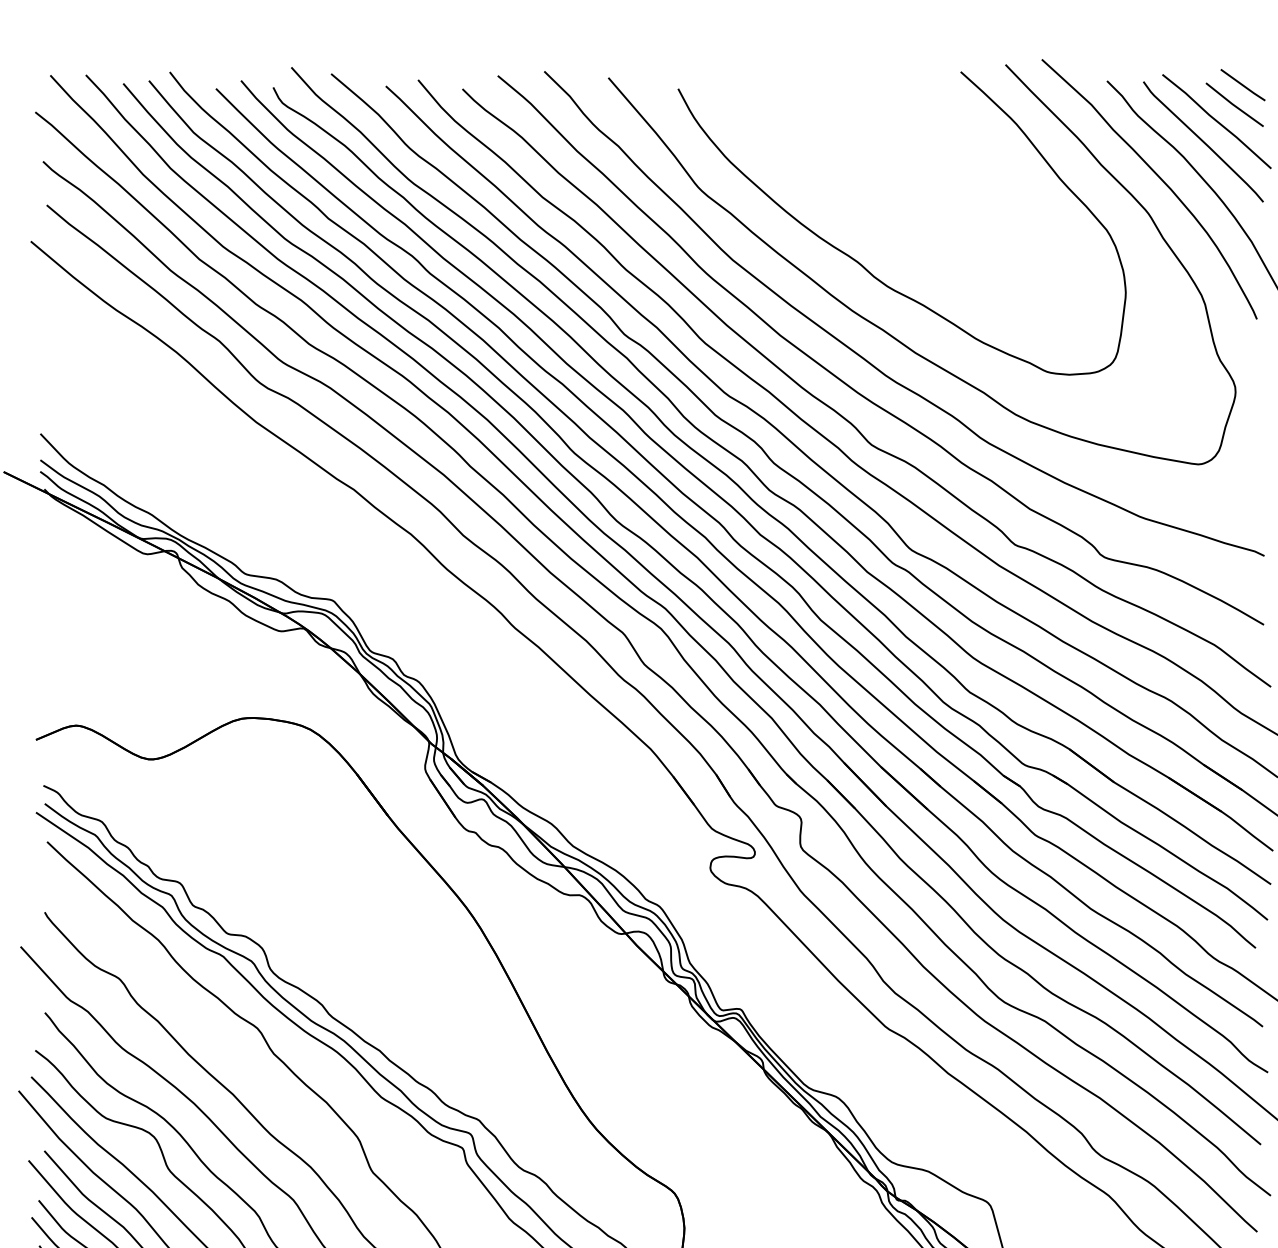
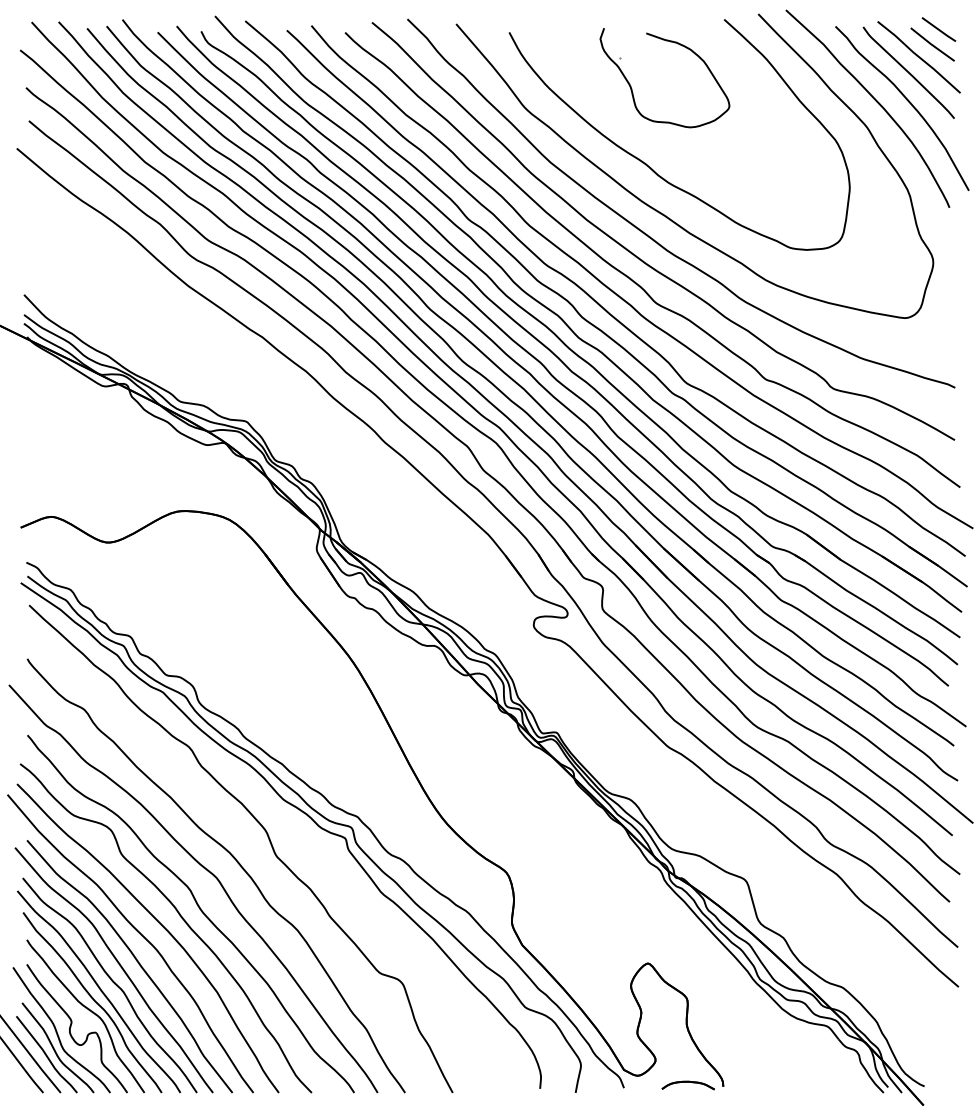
part: (840, 162) -> (632, 88), added

